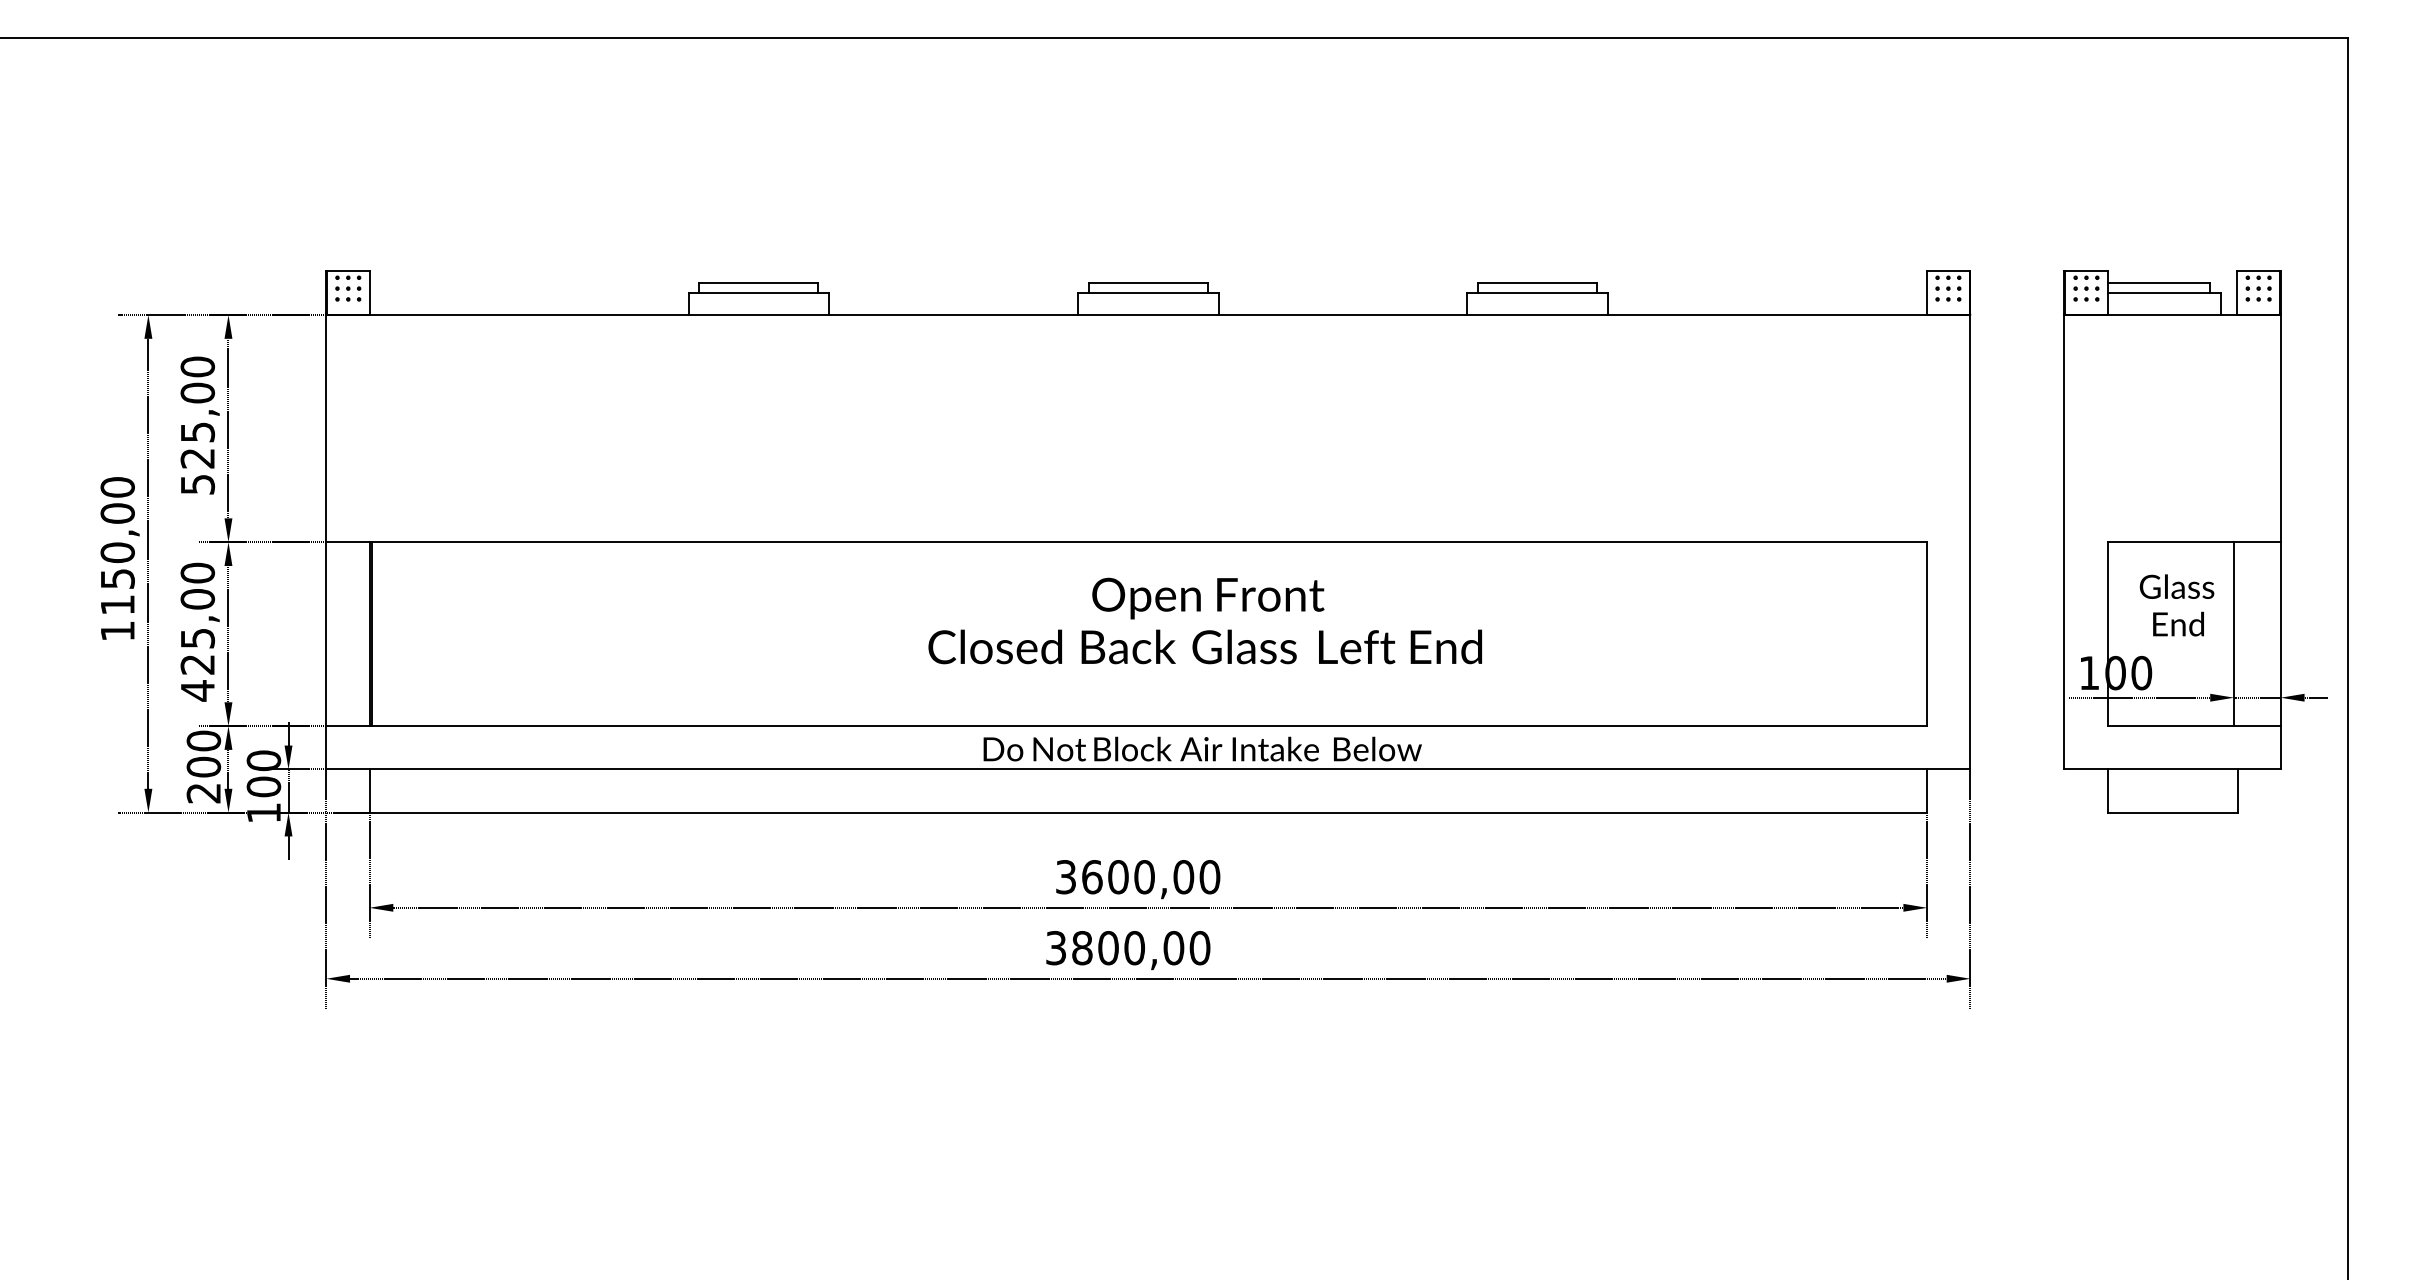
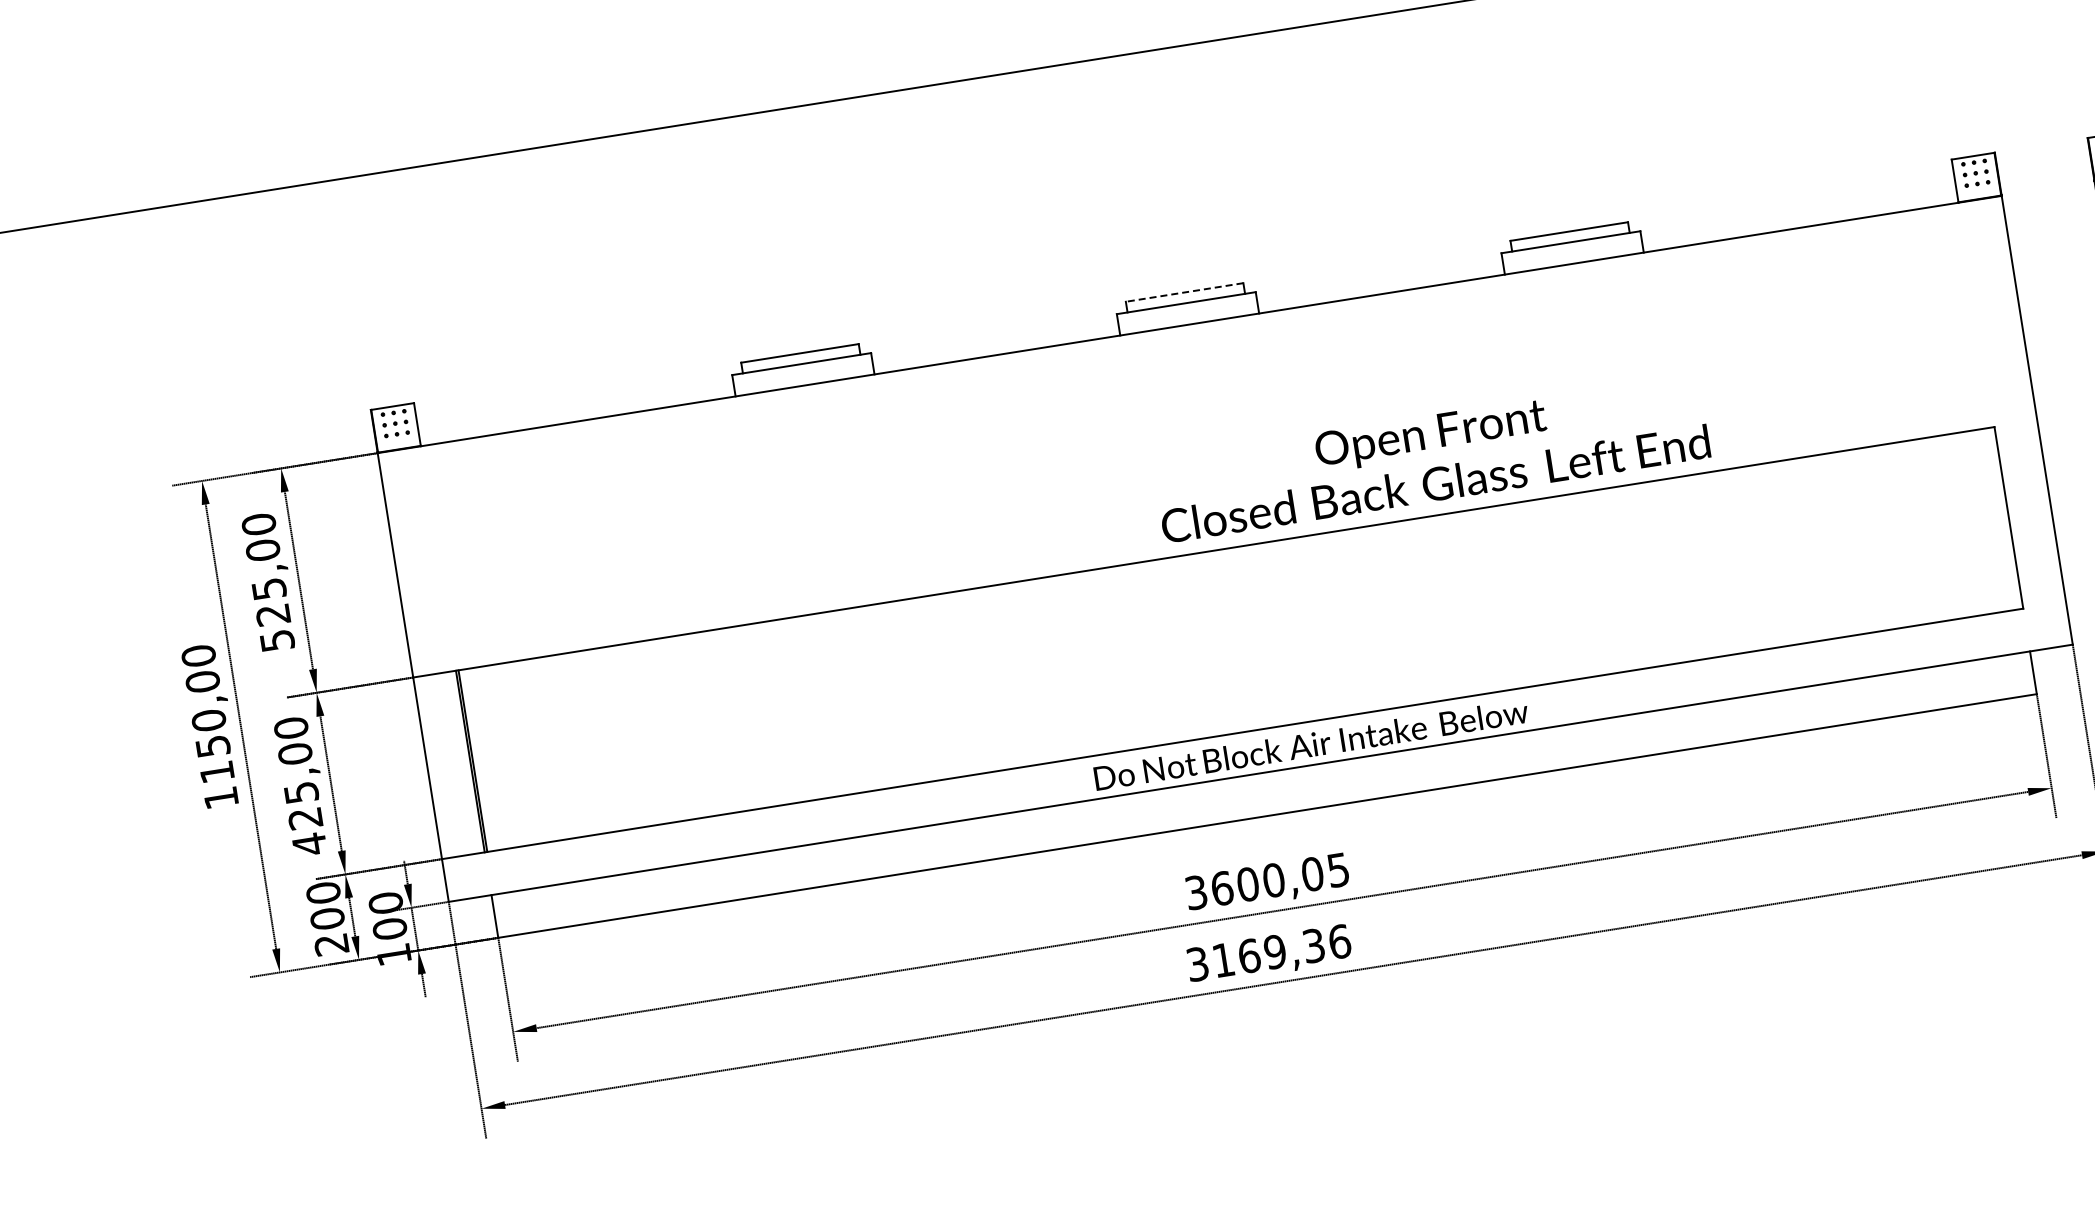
line: (1147, 282) -> (1183, 292), solid -> dashed
text: (1204, 620) -> (1430, 457), moved
text: (1209, 877) -> (1338, 870), 3600,00 -> 3600,05
text: (1141, 948) -> (1282, 951), 3800,00 -> 3169,36

